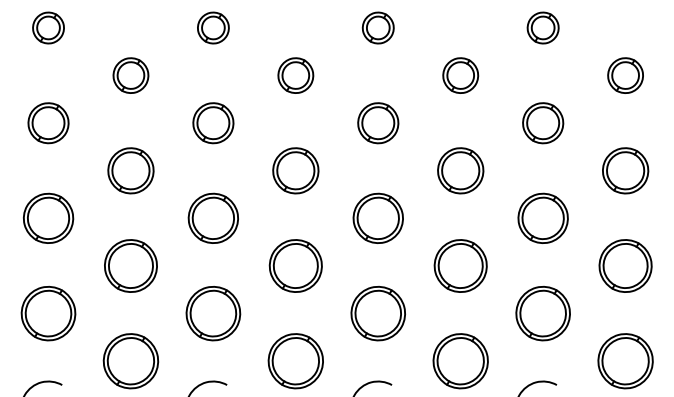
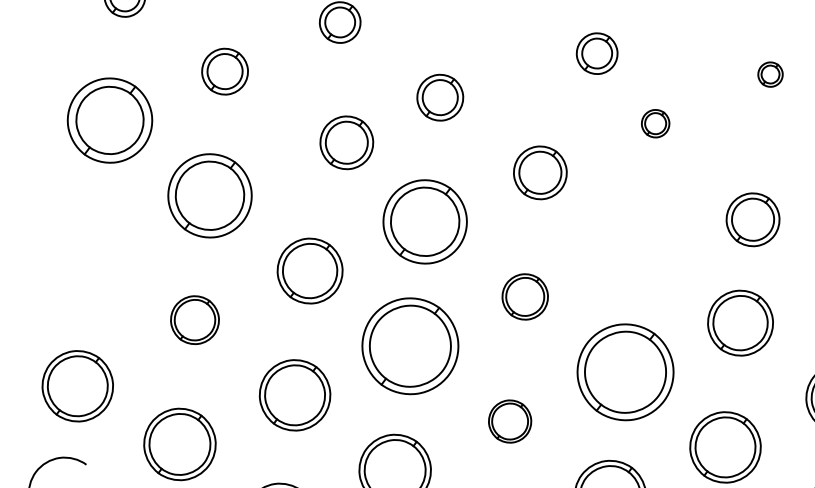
part: (377, 27) -> (596, 52), moved
part: (542, 27) -> (769, 73), size x0.6
part: (460, 75) -> (655, 123), size x0.6
part: (48, 123) -> (109, 121), size x1.6
part: (213, 123) -> (346, 143), moved
part: (543, 123) -> (753, 220), moved
part: (130, 170) -> (209, 195), size x1.4
part: (295, 170) -> (424, 221), size x1.4
part: (460, 170) -> (640, 247), removed
part: (48, 217) -> (95, 243), removed
part: (377, 217) -> (524, 295), size x0.7
part: (130, 265) -> (194, 319), size x0.7
part: (295, 265) -> (409, 345), size x1.4
part: (460, 265) -> (625, 371), size x1.4
part: (48, 313) -> (77, 386), moved
part: (377, 313) -> (509, 421), size x0.6

